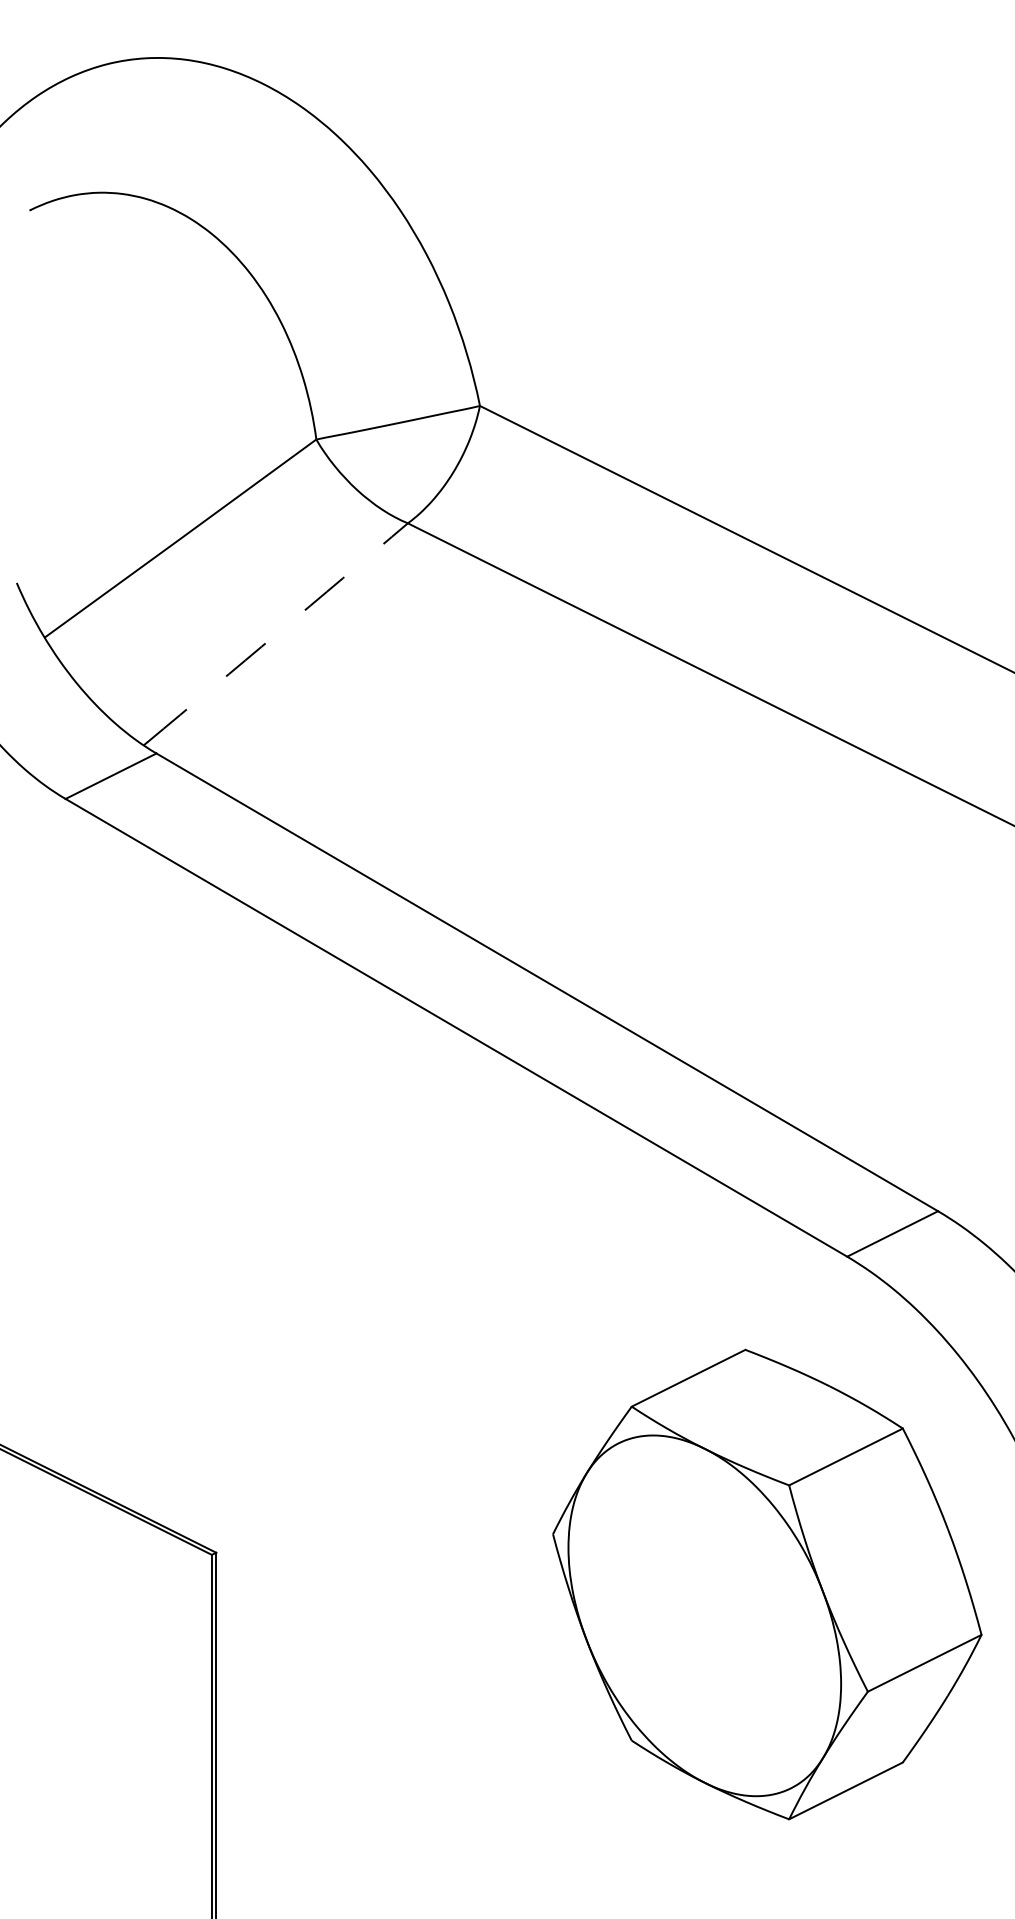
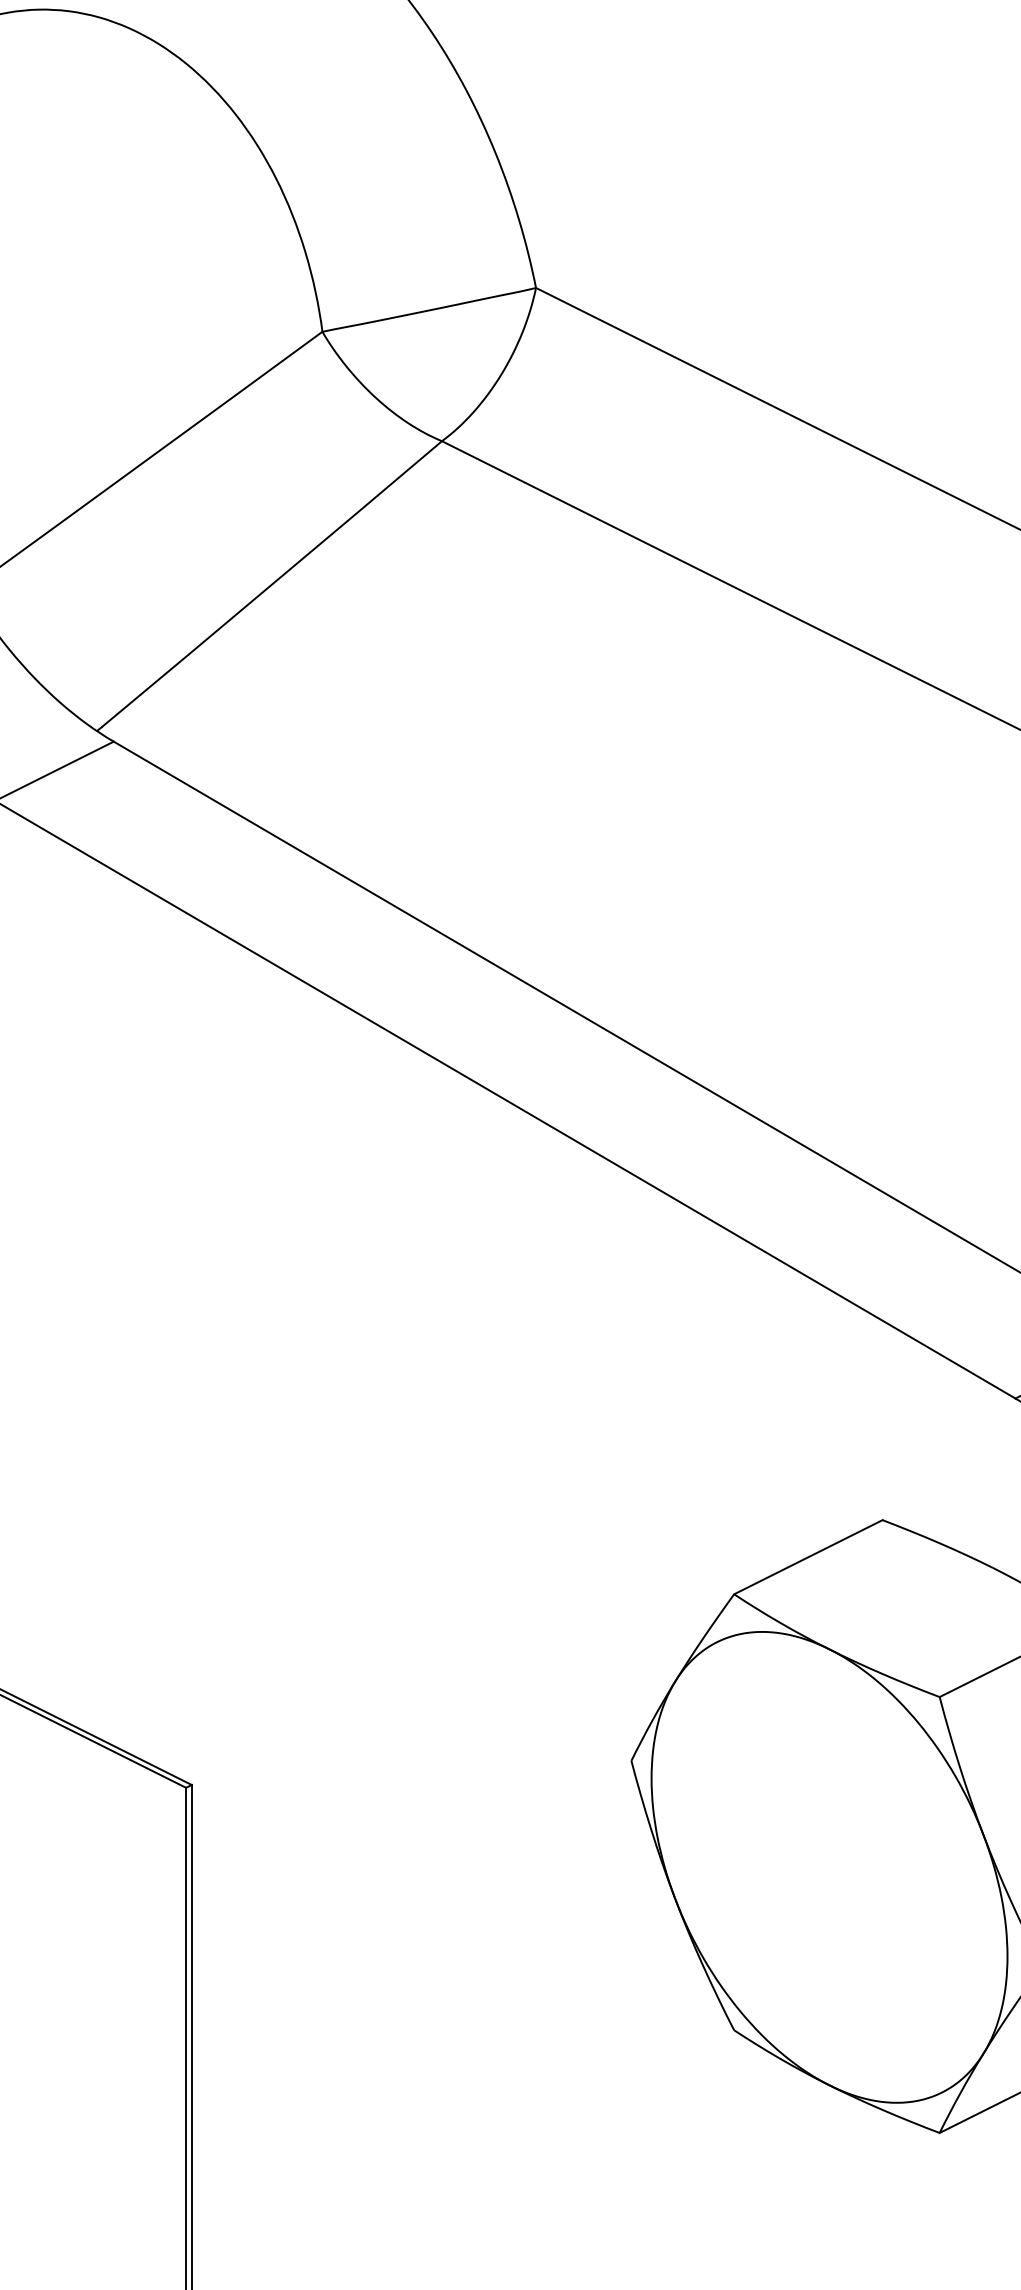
arc: (277, 633) -> (271, 585), dashed -> solid

